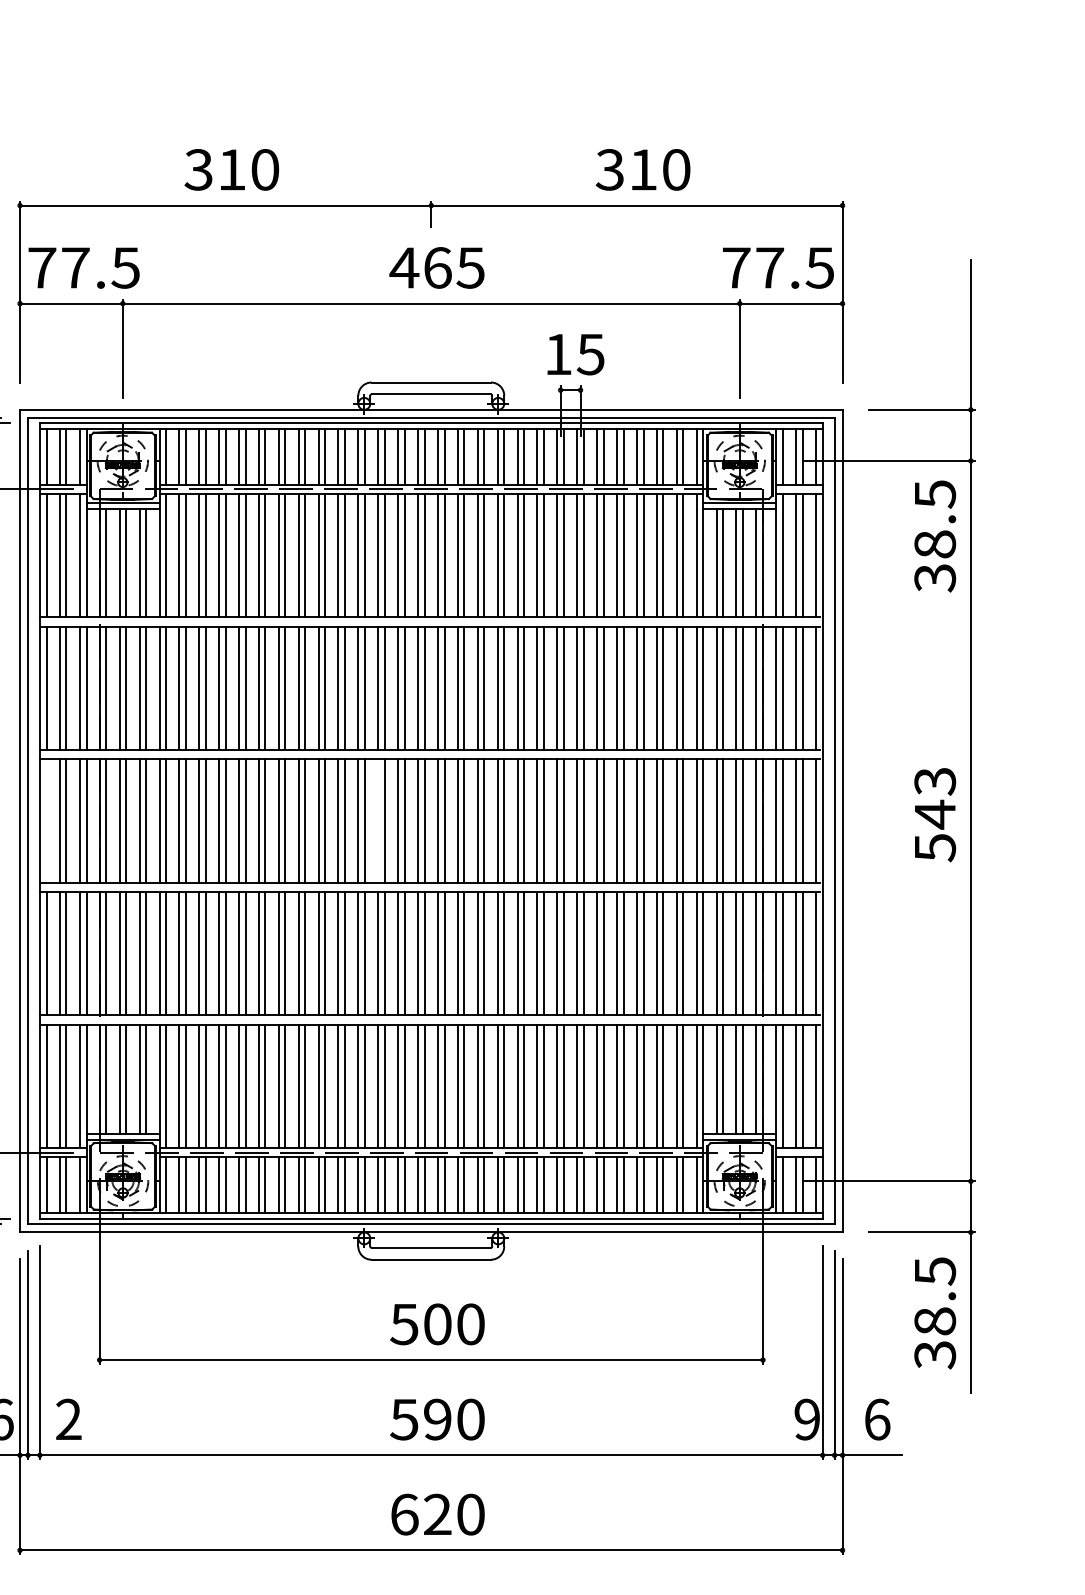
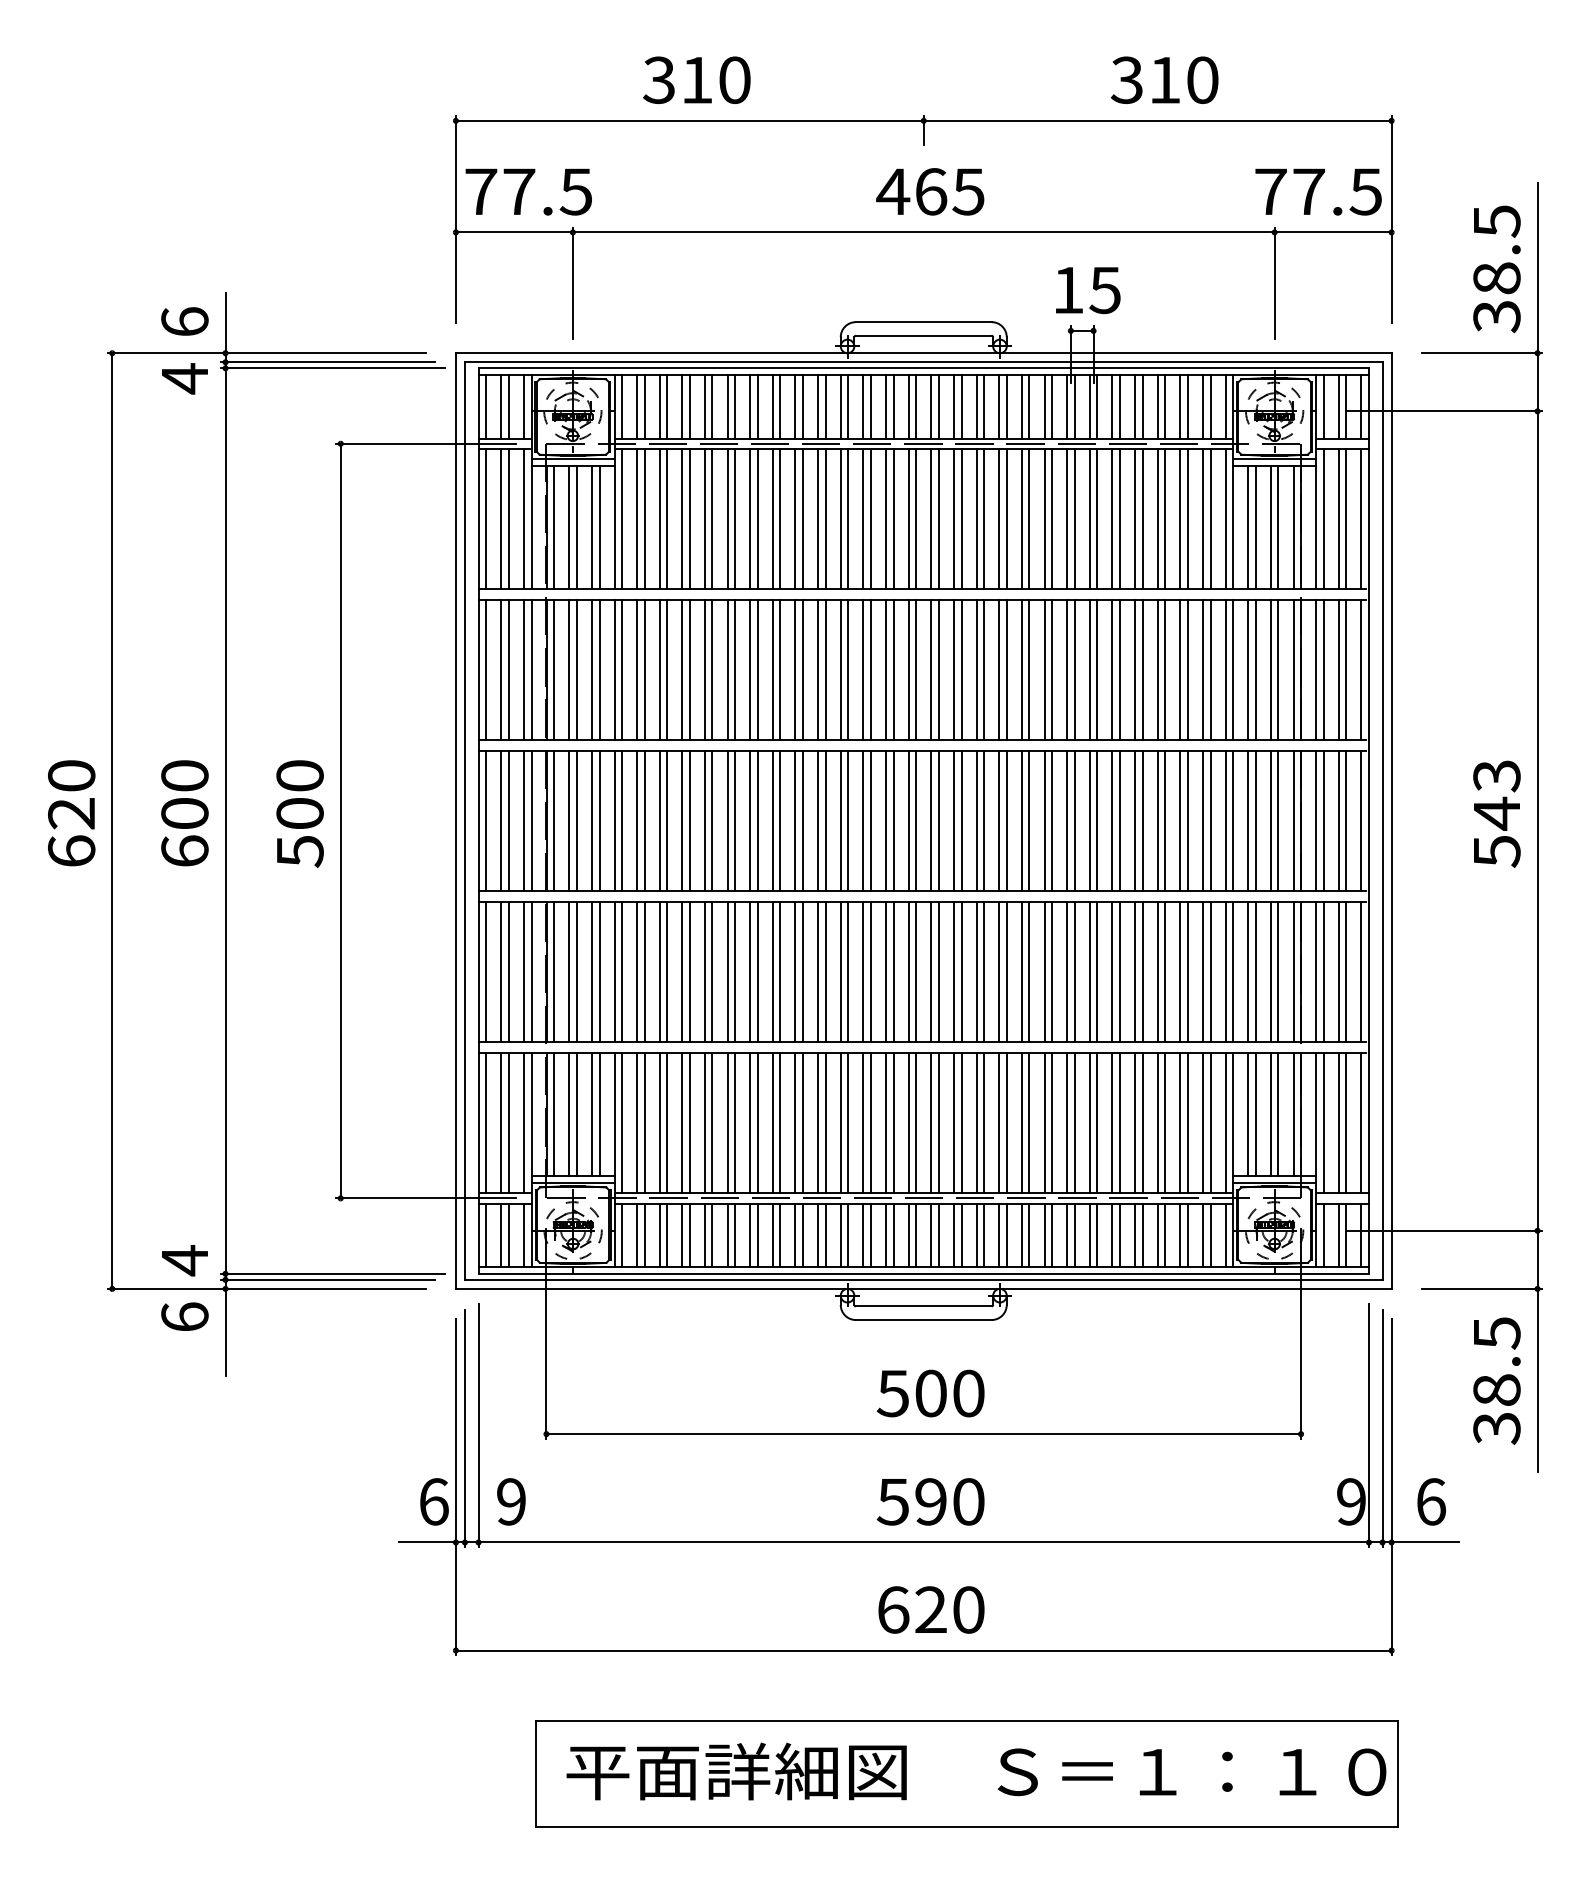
text: (934, 536) -> (1496, 269), moved
line: (46, 820) -> (486, 820), added
line: (378, 820) -> (863, 820), added
text: (68, 1419) -> (511, 1501), 2 -> 9

